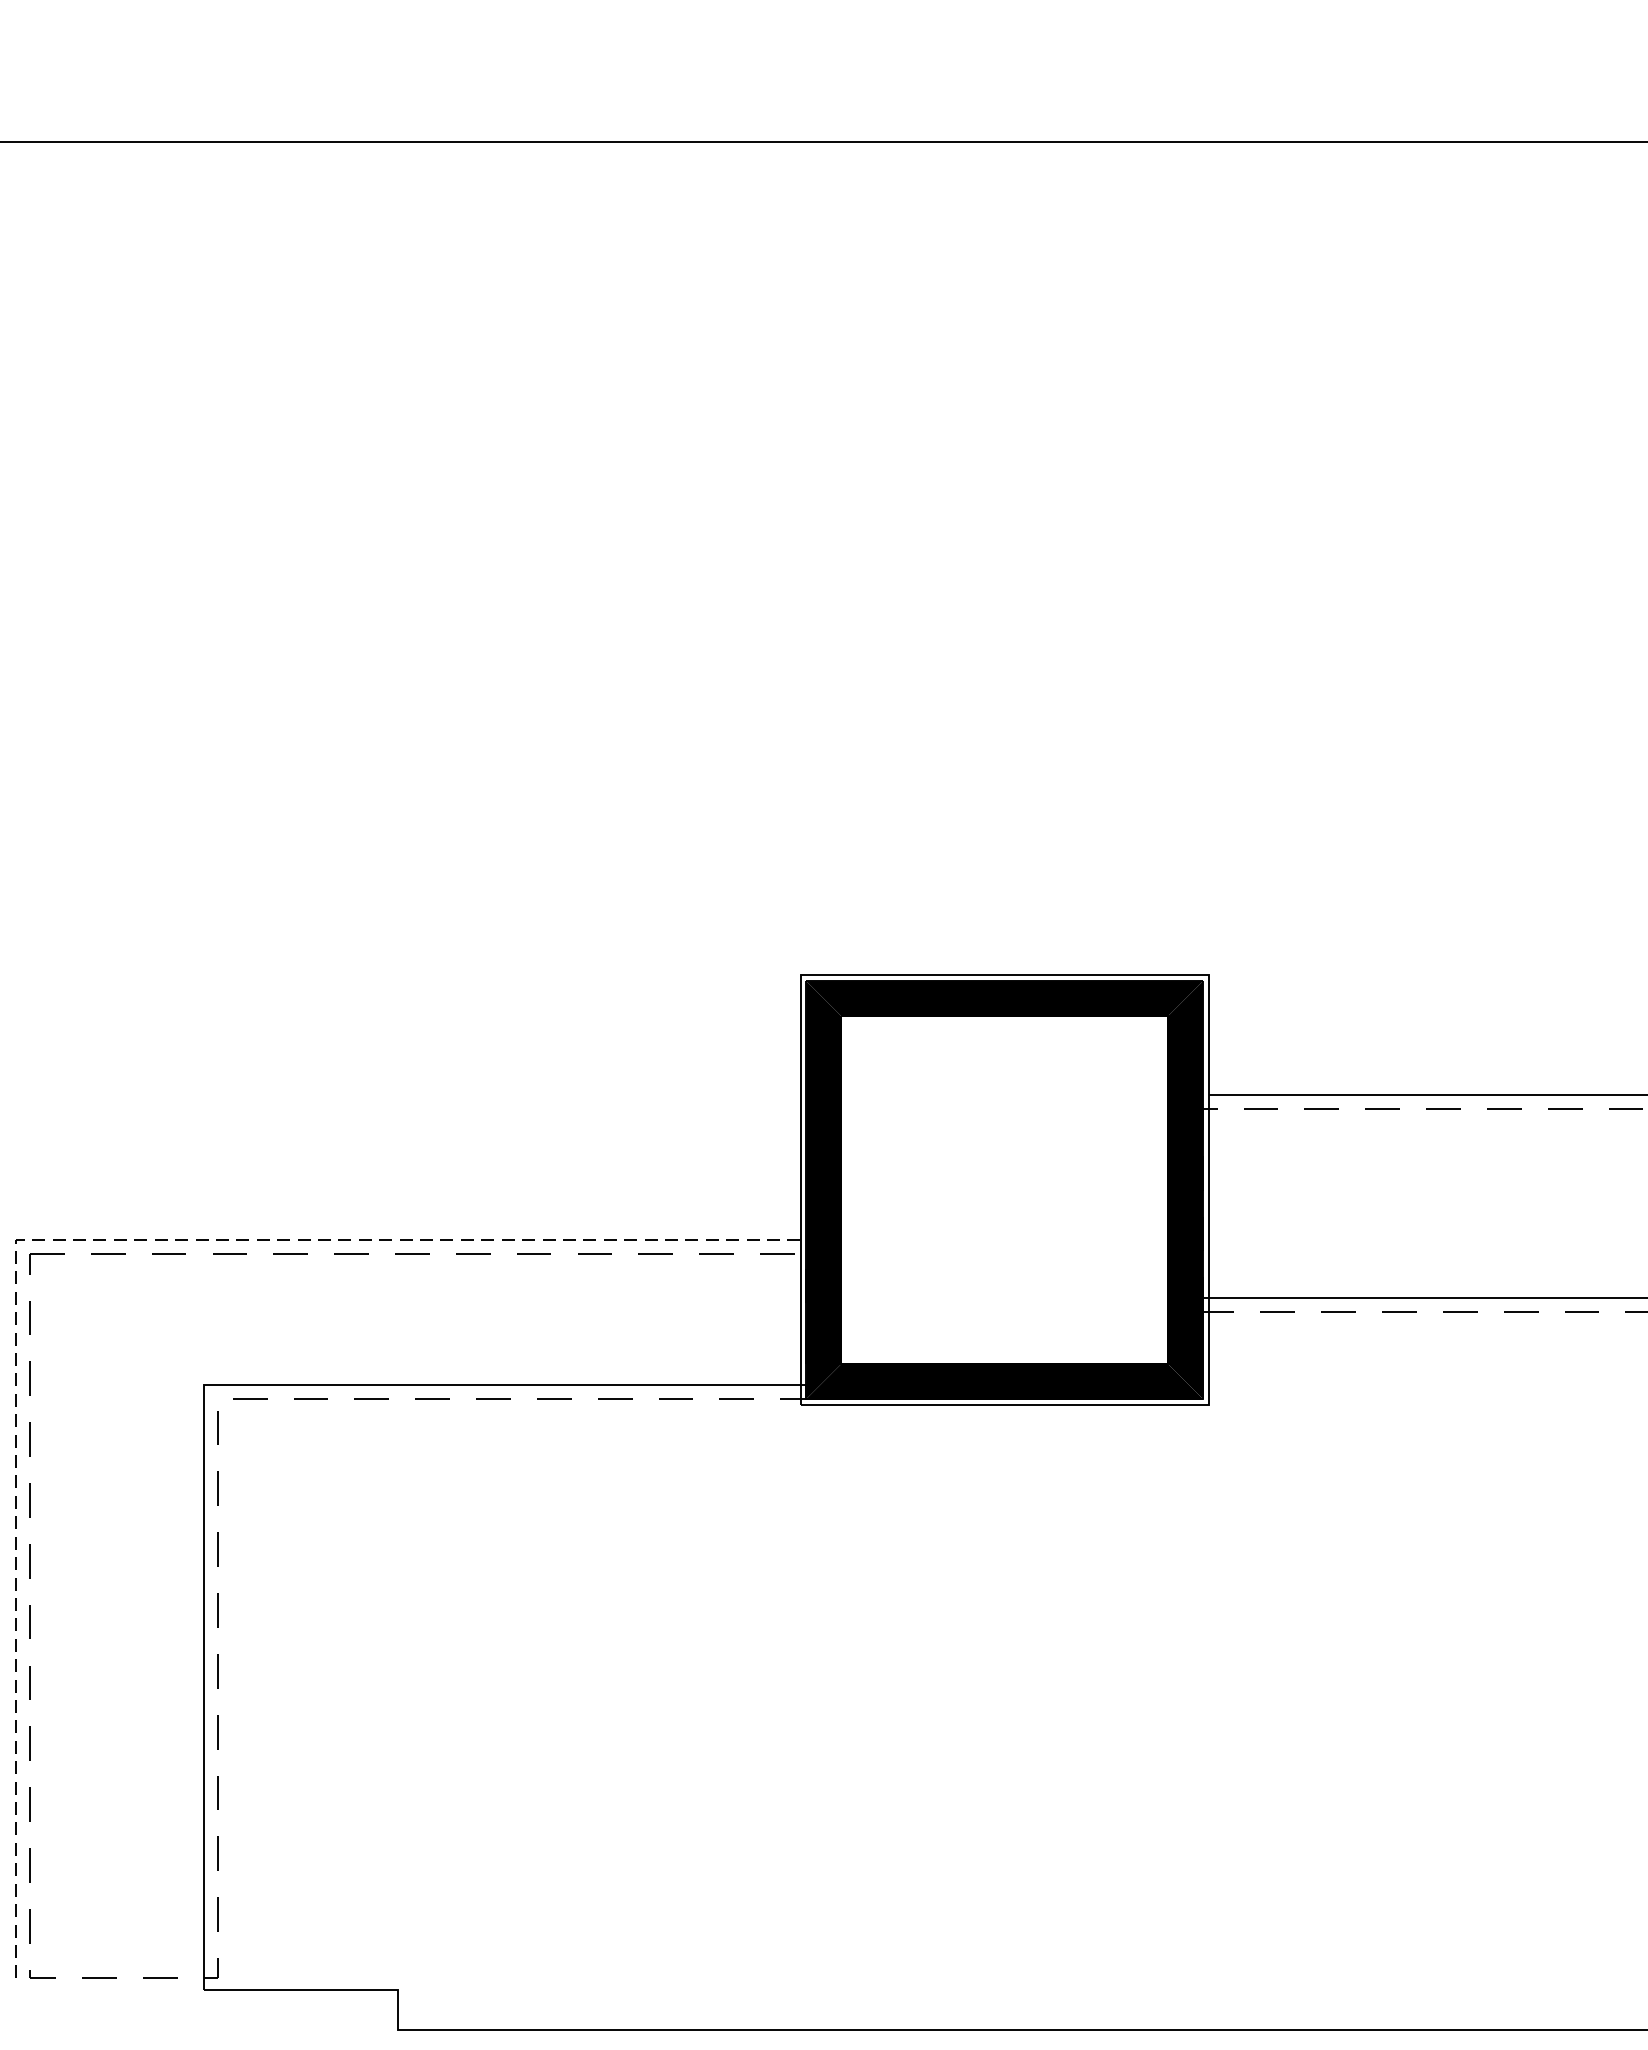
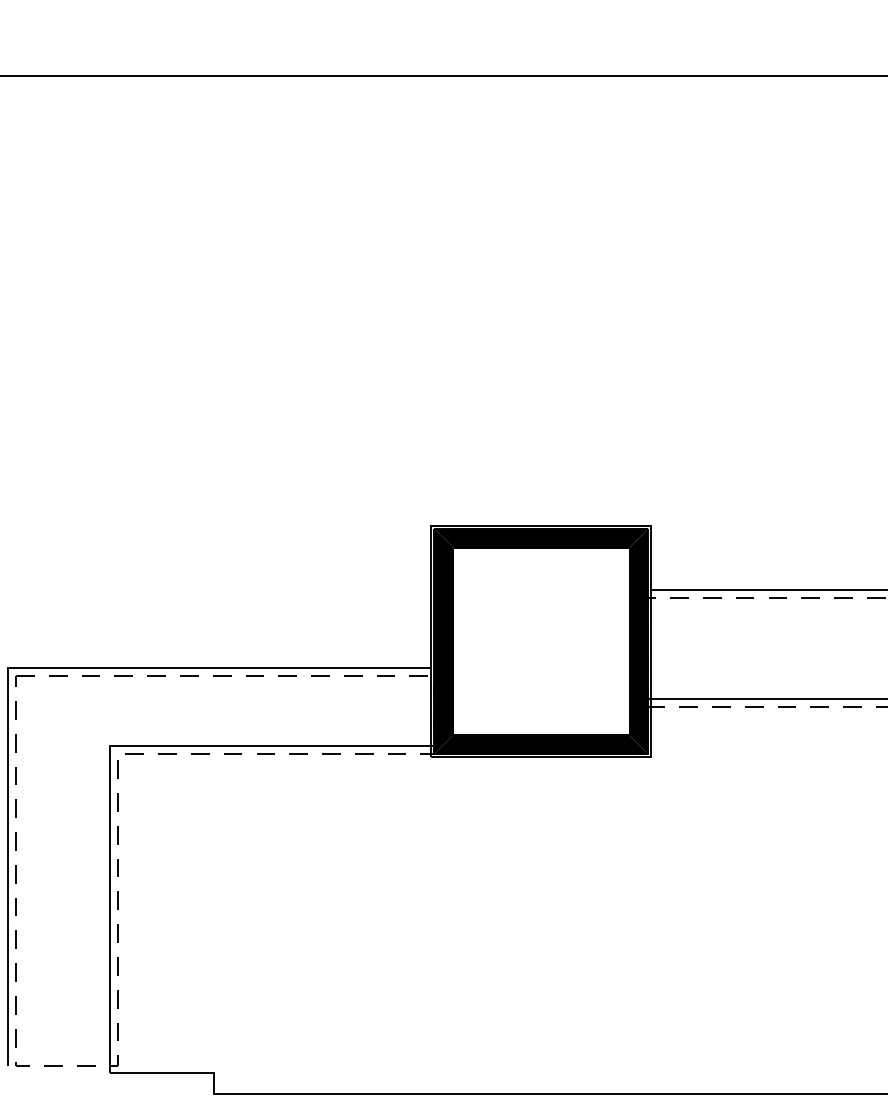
line: (38, 1240) -> (20, 668), dashed -> solid

